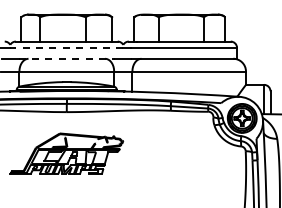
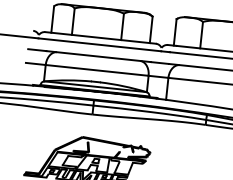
line: (66, 47) -> (99, 44), dashed -> solid
line: (67, 58) -> (99, 56), dashed -> solid

